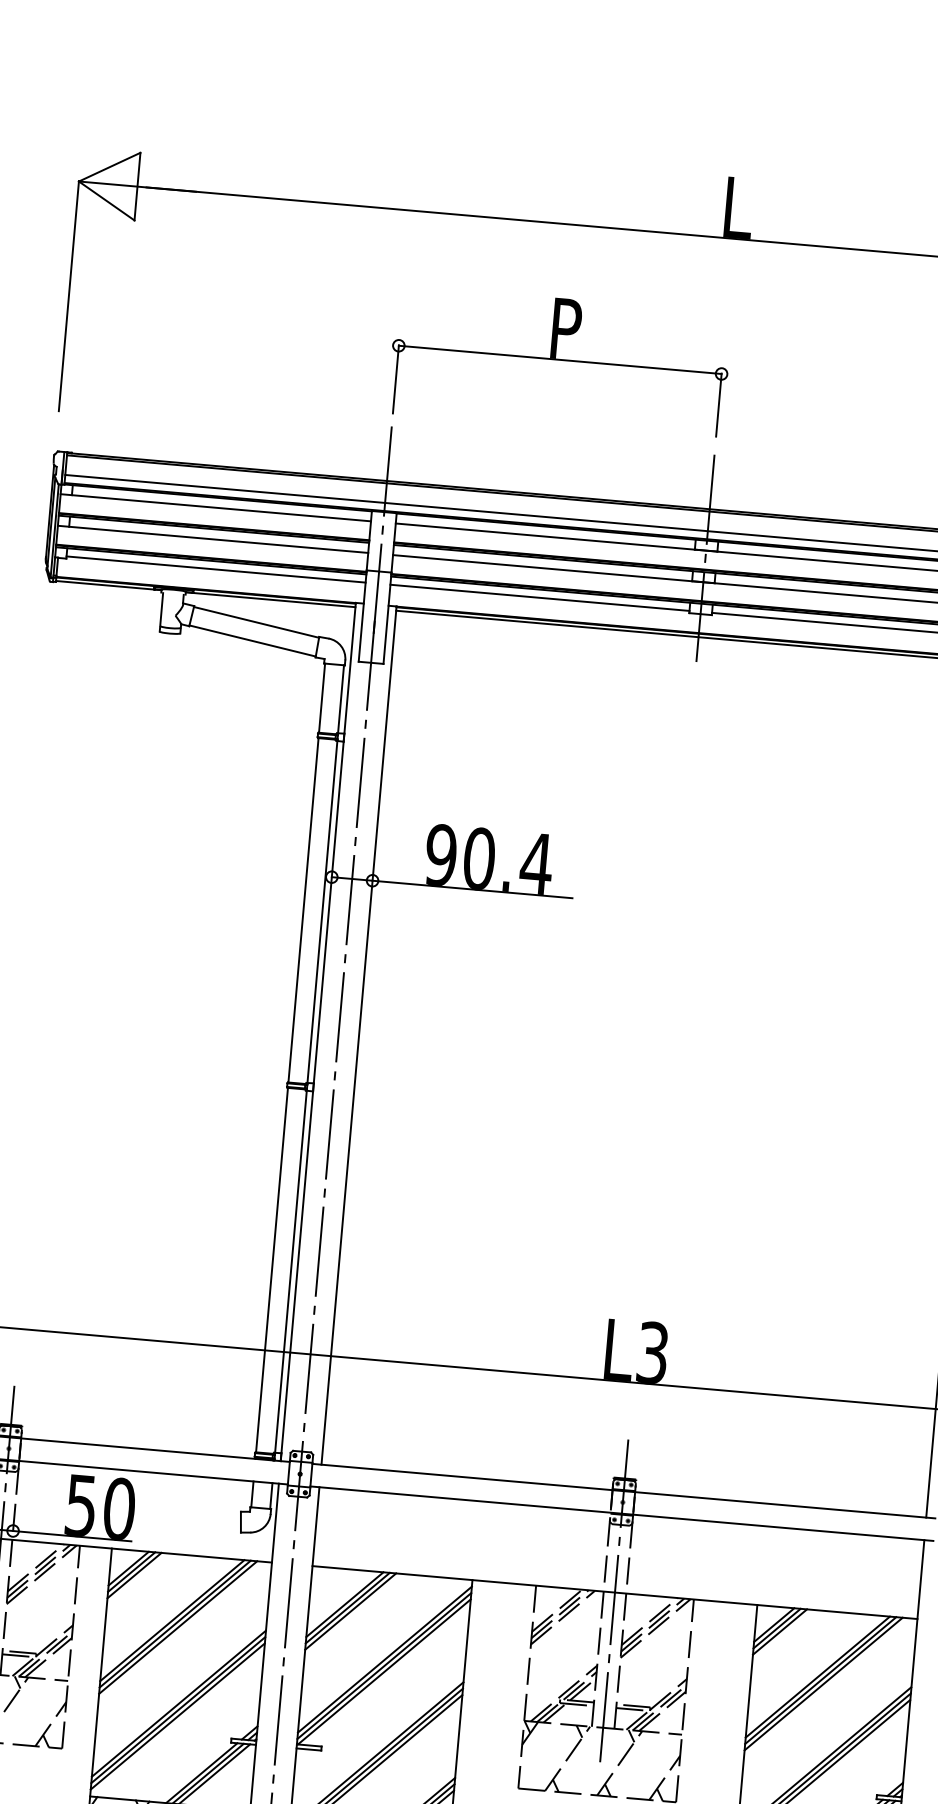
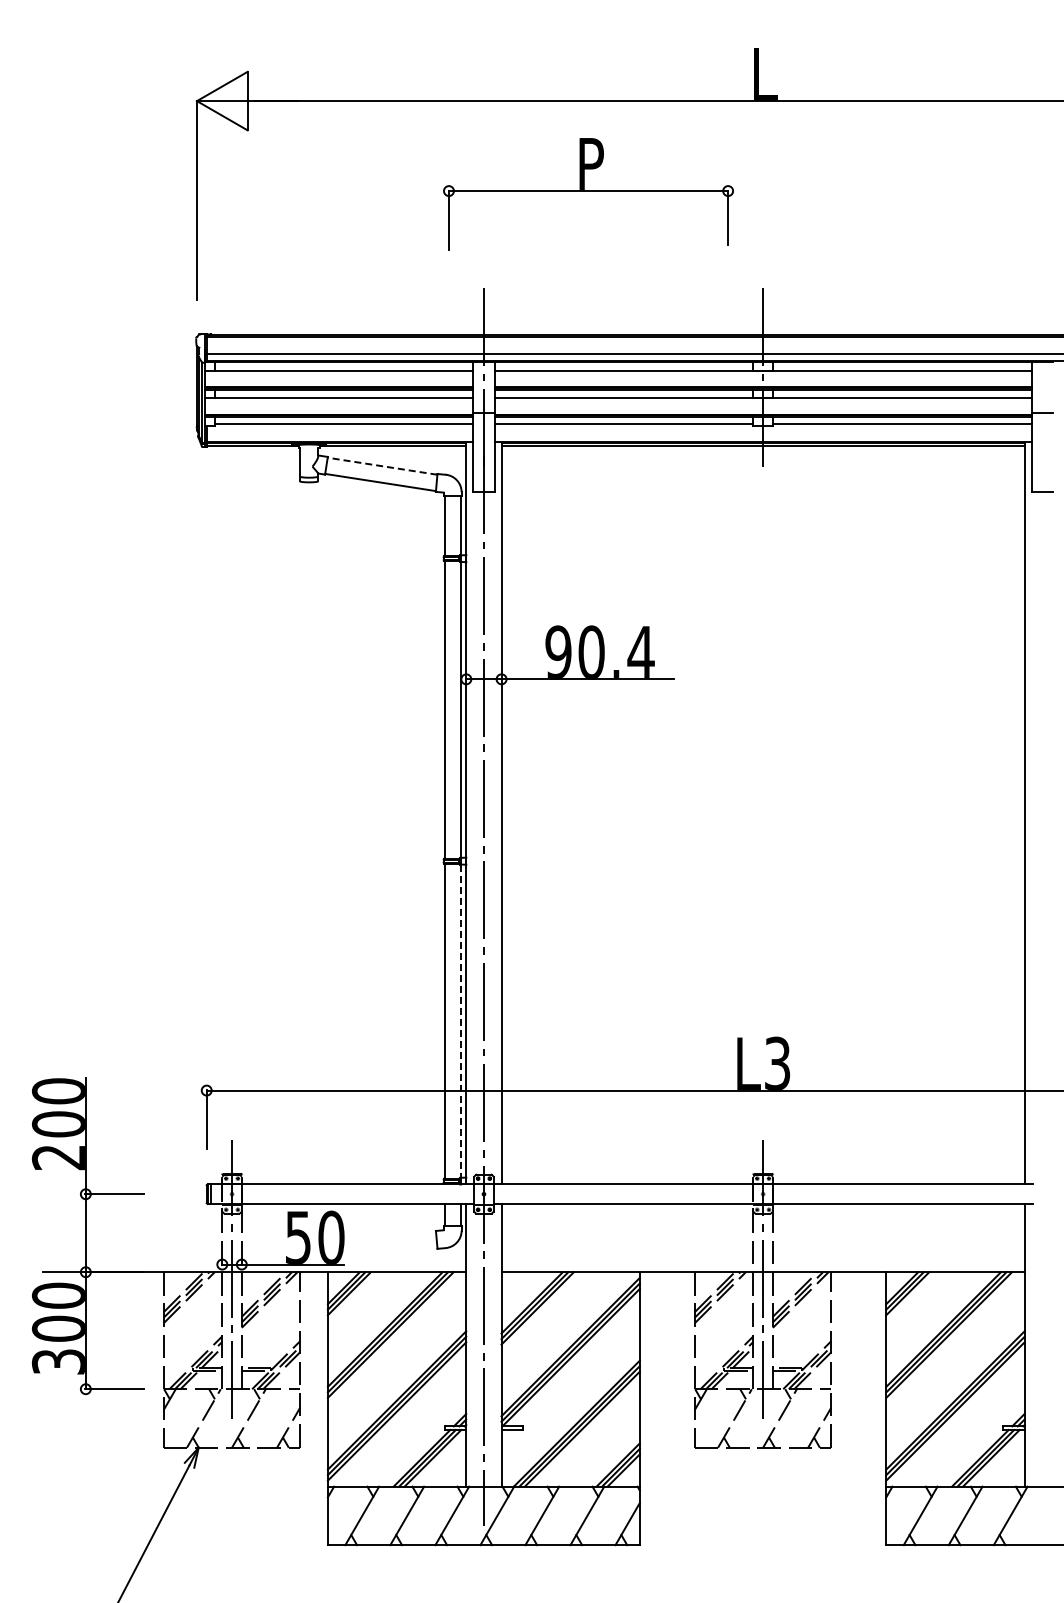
part: (559, 363) -> (588, 194), moved
line: (256, 622) -> (382, 466), solid -> dashed
line: (290, 1272) -> (460, 1021), solid -> dashed

